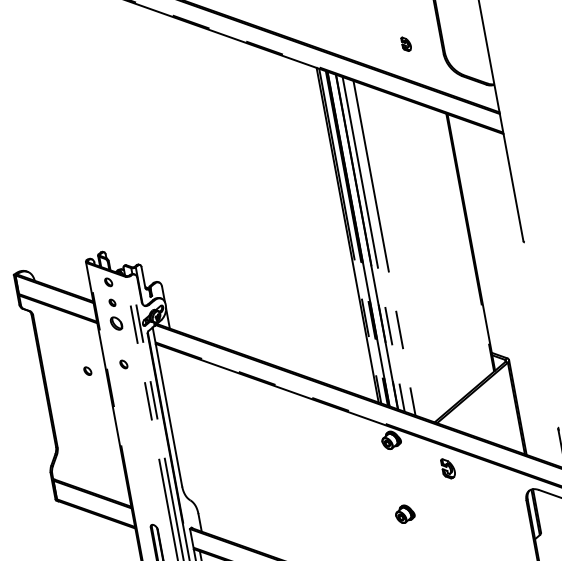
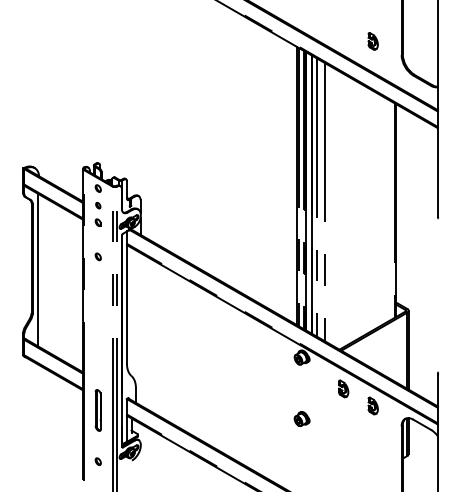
part: (405, 44) -> (372, 41), size x1.43
part: (115, 323) -> (97, 222), size x0.62
part: (86, 370) -> (67, 256), removed
line: (53, 393) -> (37, 269), added
part: (486, 482) -> (372, 405), added

